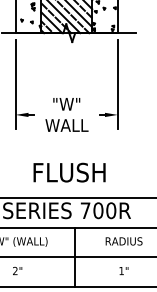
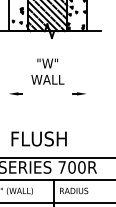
line: (15, 84) -> (8, 70), removed
line: (117, 84) -> (86, 70), removed
text: (66, 114) -> (47, 71), moved
text: (69, 172) -> (39, 138), moved
text: (123, 241) -> (73, 191), moved

